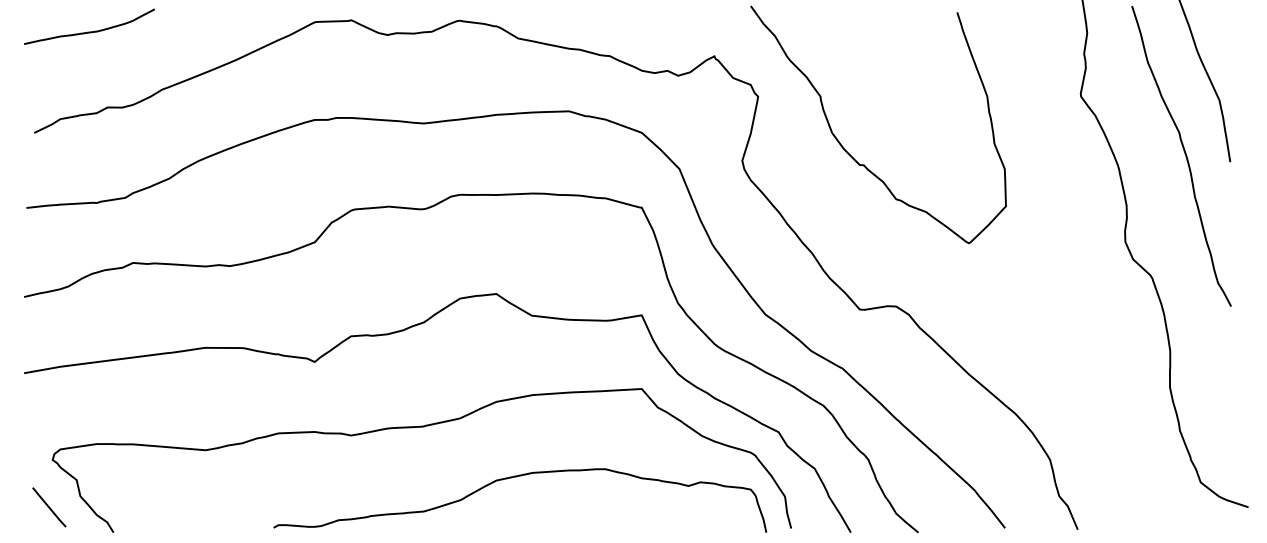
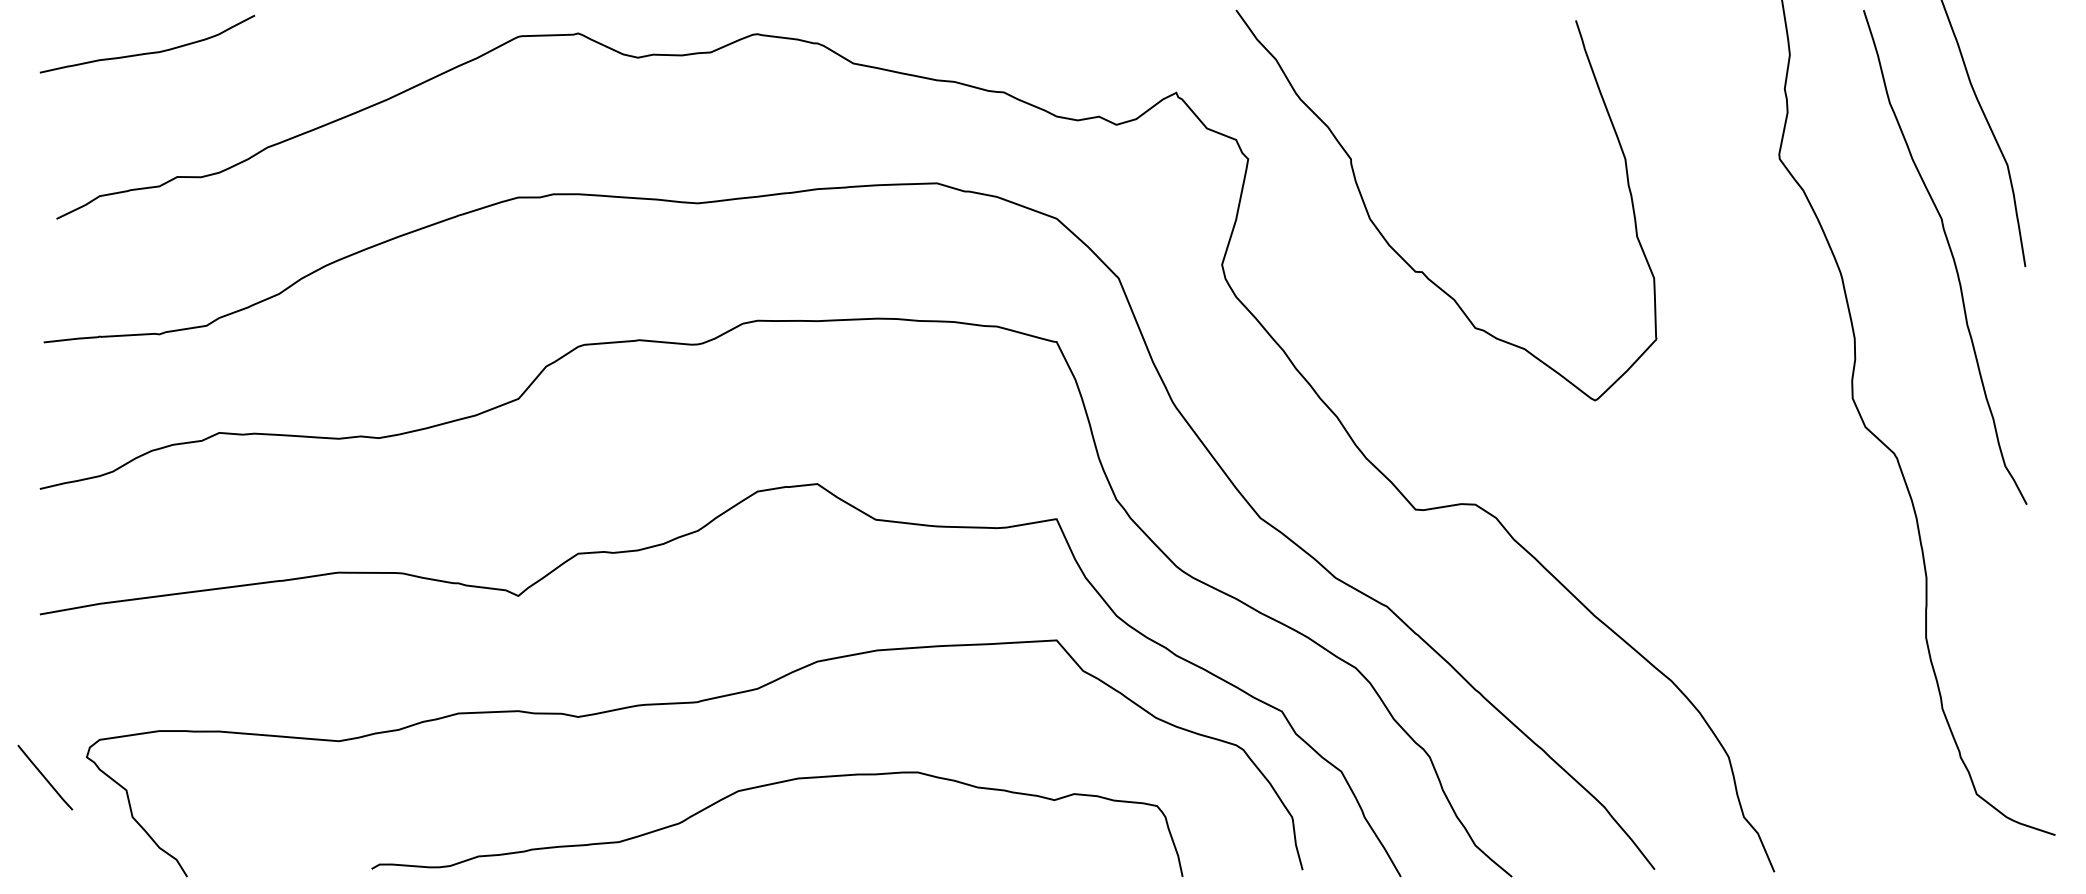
curve: (516, 477) -> (771, 786), moved
line: (49, 507) -> (45, 777), moved

